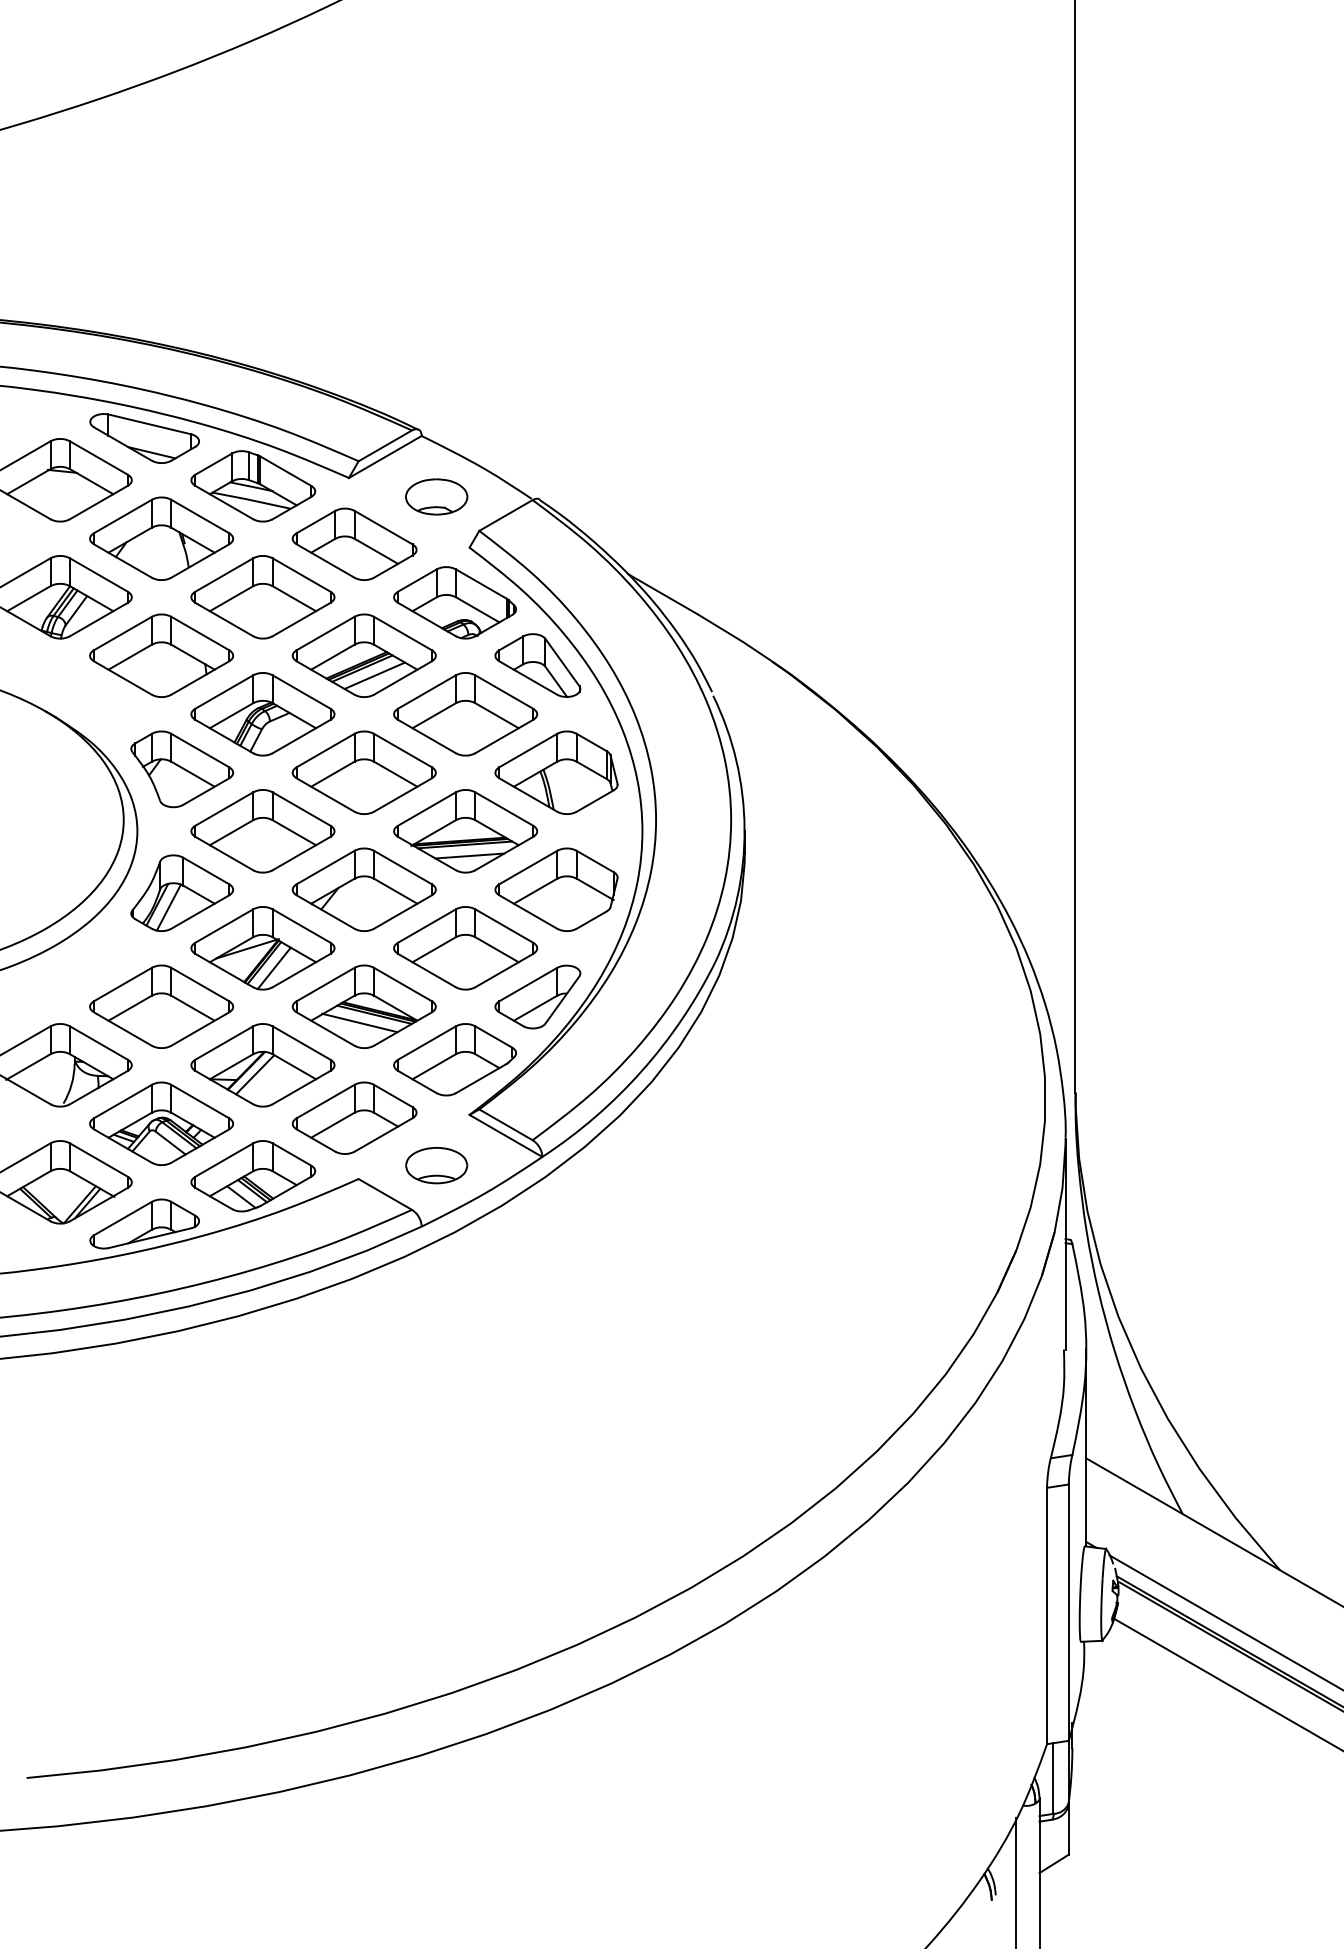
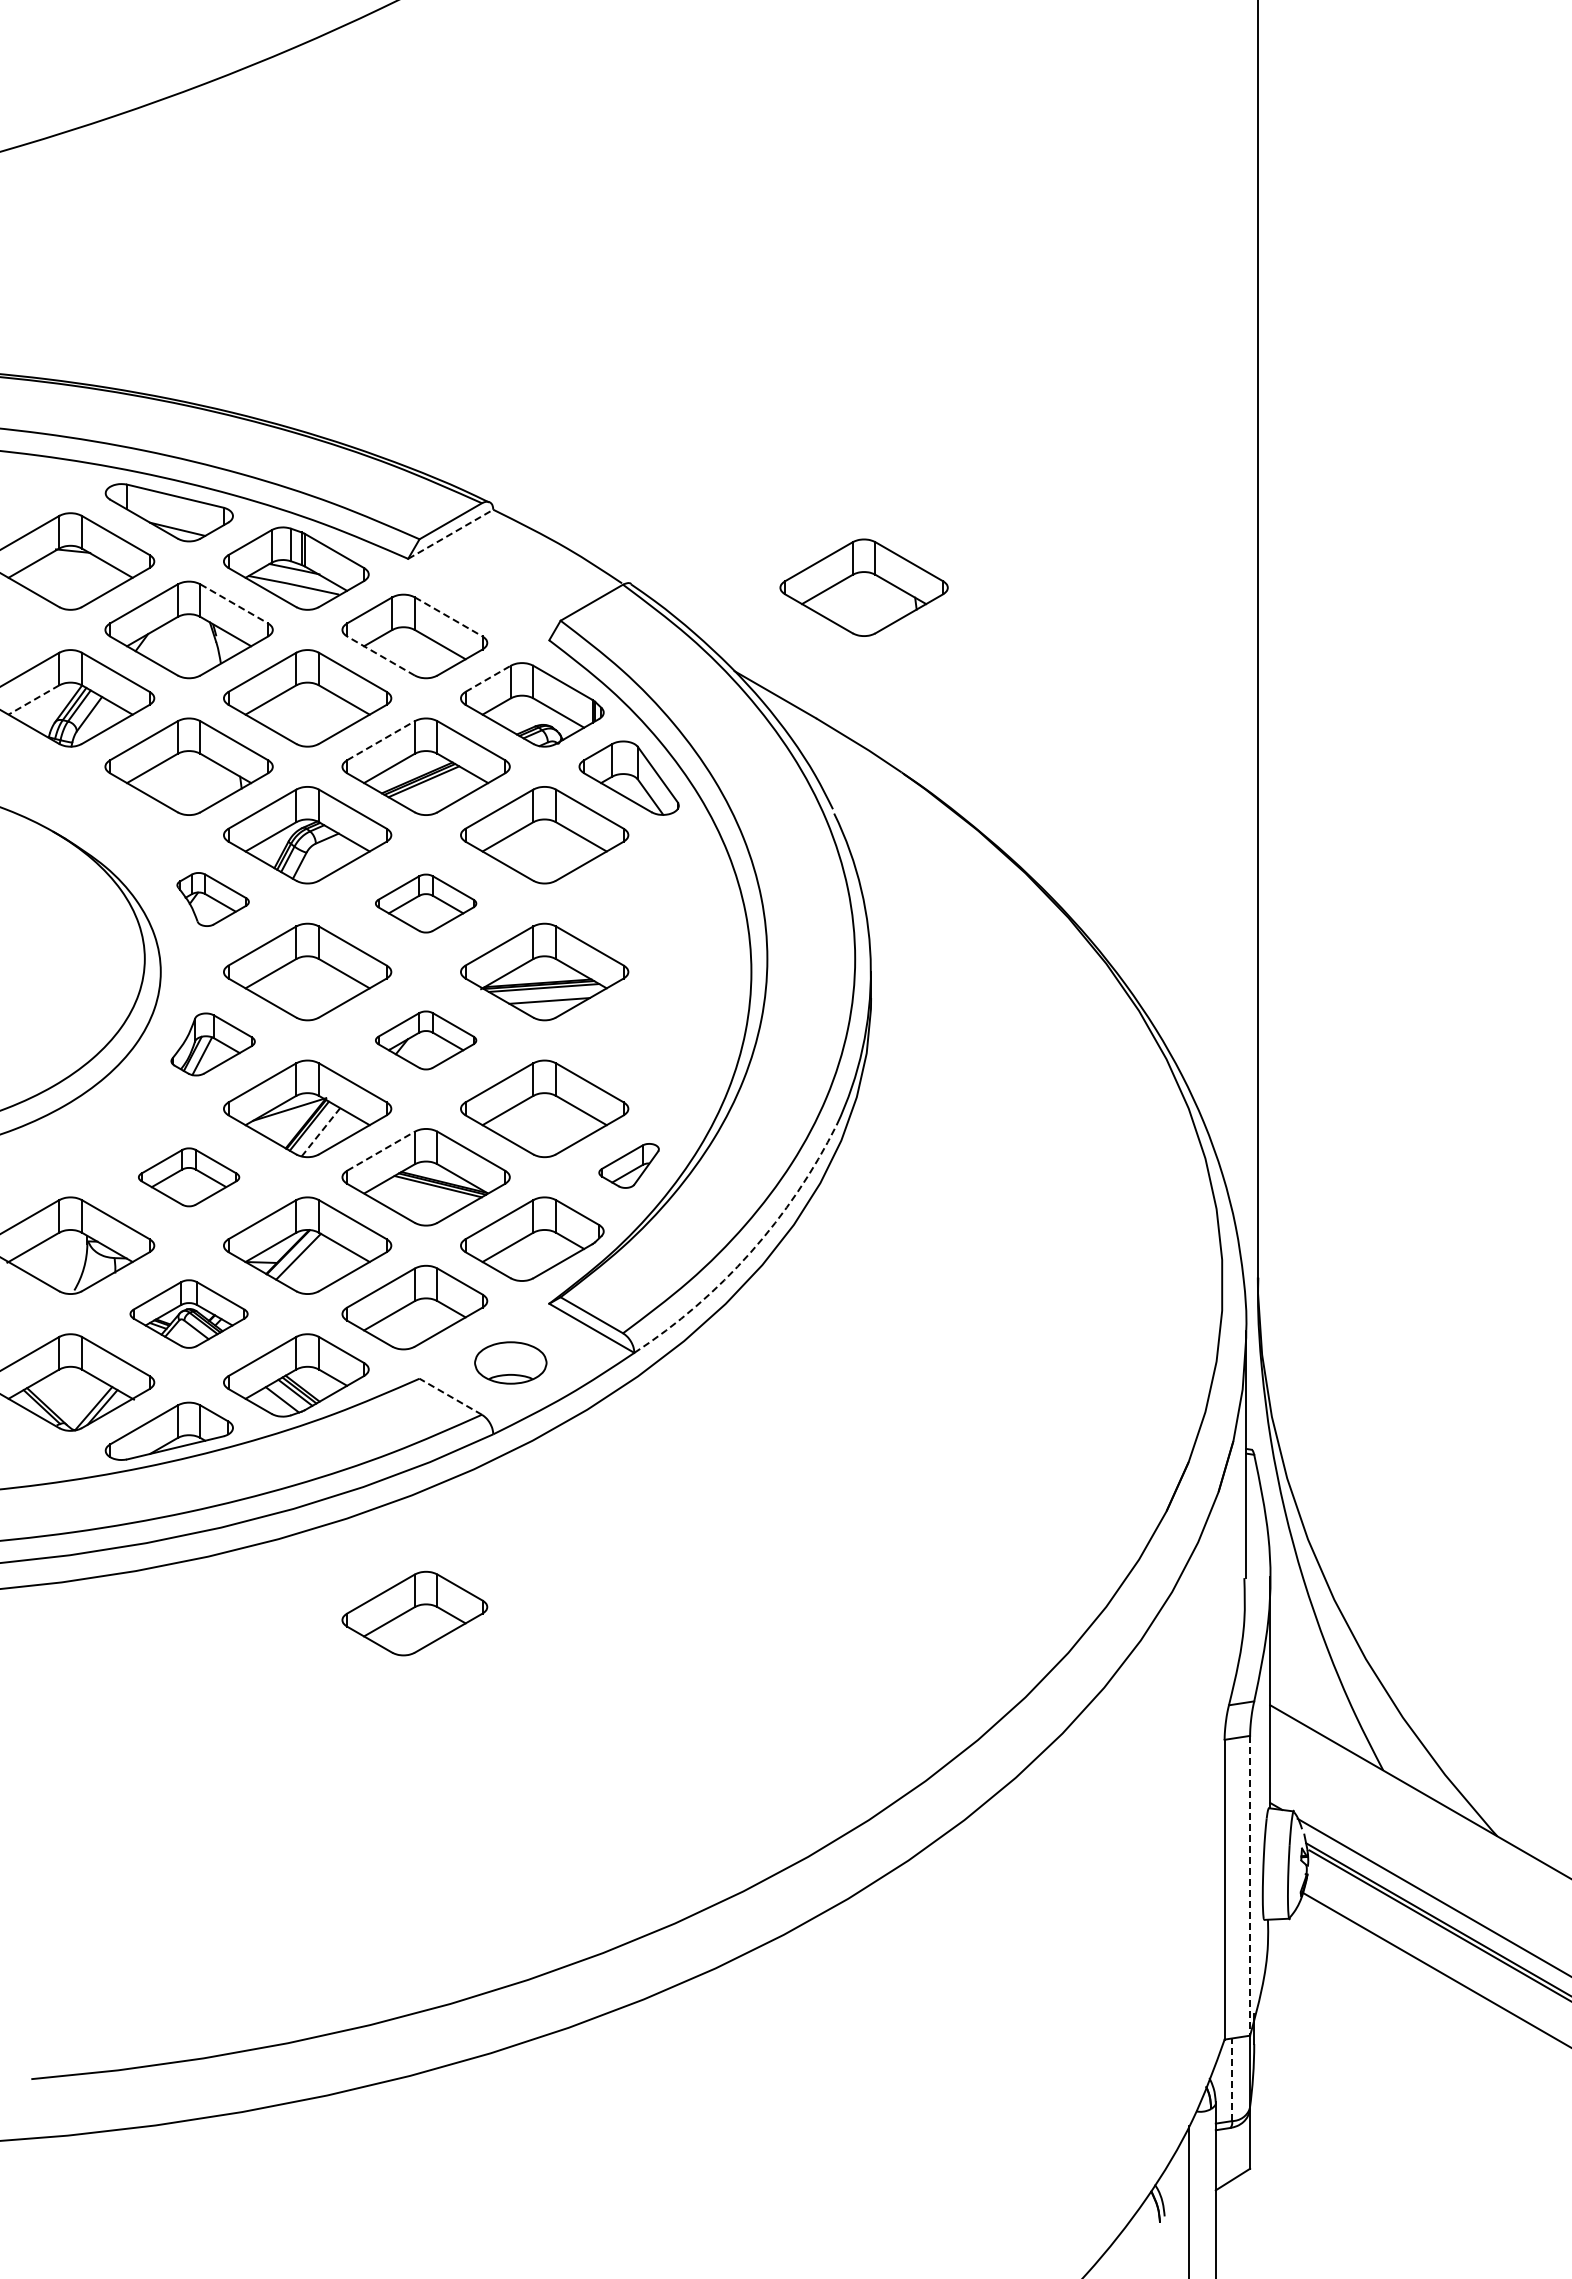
line: (385, 457) -> (451, 534), solid -> dashed
part: (436, 496) -> (510, 580), removed
part: (738, 502) -> (863, 587), added
line: (200, 517) -> (234, 604), solid -> dashed
line: (384, 528) -> (449, 617), solid -> dashed
line: (325, 560) -> (380, 655), solid -> dashed
line: (417, 580) -> (488, 678), solid -> dashed
line: (28, 599) -> (33, 700), solid -> dashed
line: (326, 633) -> (381, 740), solid -> dashed
line: (374, 675) -> (438, 789), removed
part: (181, 769) -> (212, 899), size x0.6
part: (363, 772) -> (425, 903), size x0.6
part: (556, 772) -> (650, 903), removed
part: (363, 889) -> (425, 1040), size x0.6
part: (556, 889) -> (650, 1040), removed
part: (181, 893) -> (212, 1044), size x0.7
line: (273, 968) -> (320, 1132), solid -> dashed
line: (326, 983) -> (381, 1150), solid -> dashed
part: (537, 996) -> (628, 1165), size x0.6
part: (161, 1006) -> (188, 1177), size x0.6
line: (359, 1022) -> (420, 1195), removed
arc: (641, 1071) -> (750, 1252), solid -> dashed
part: (161, 1123) -> (188, 1313), size x0.7
line: (385, 1194) -> (450, 1396), solid -> dashed
part: (354, 1379) -> (414, 1613), added
line: (1069, 1612) -> (1250, 1885), solid -> dashed
line: (1053, 1778) -> (1232, 2079), solid -> dashed

